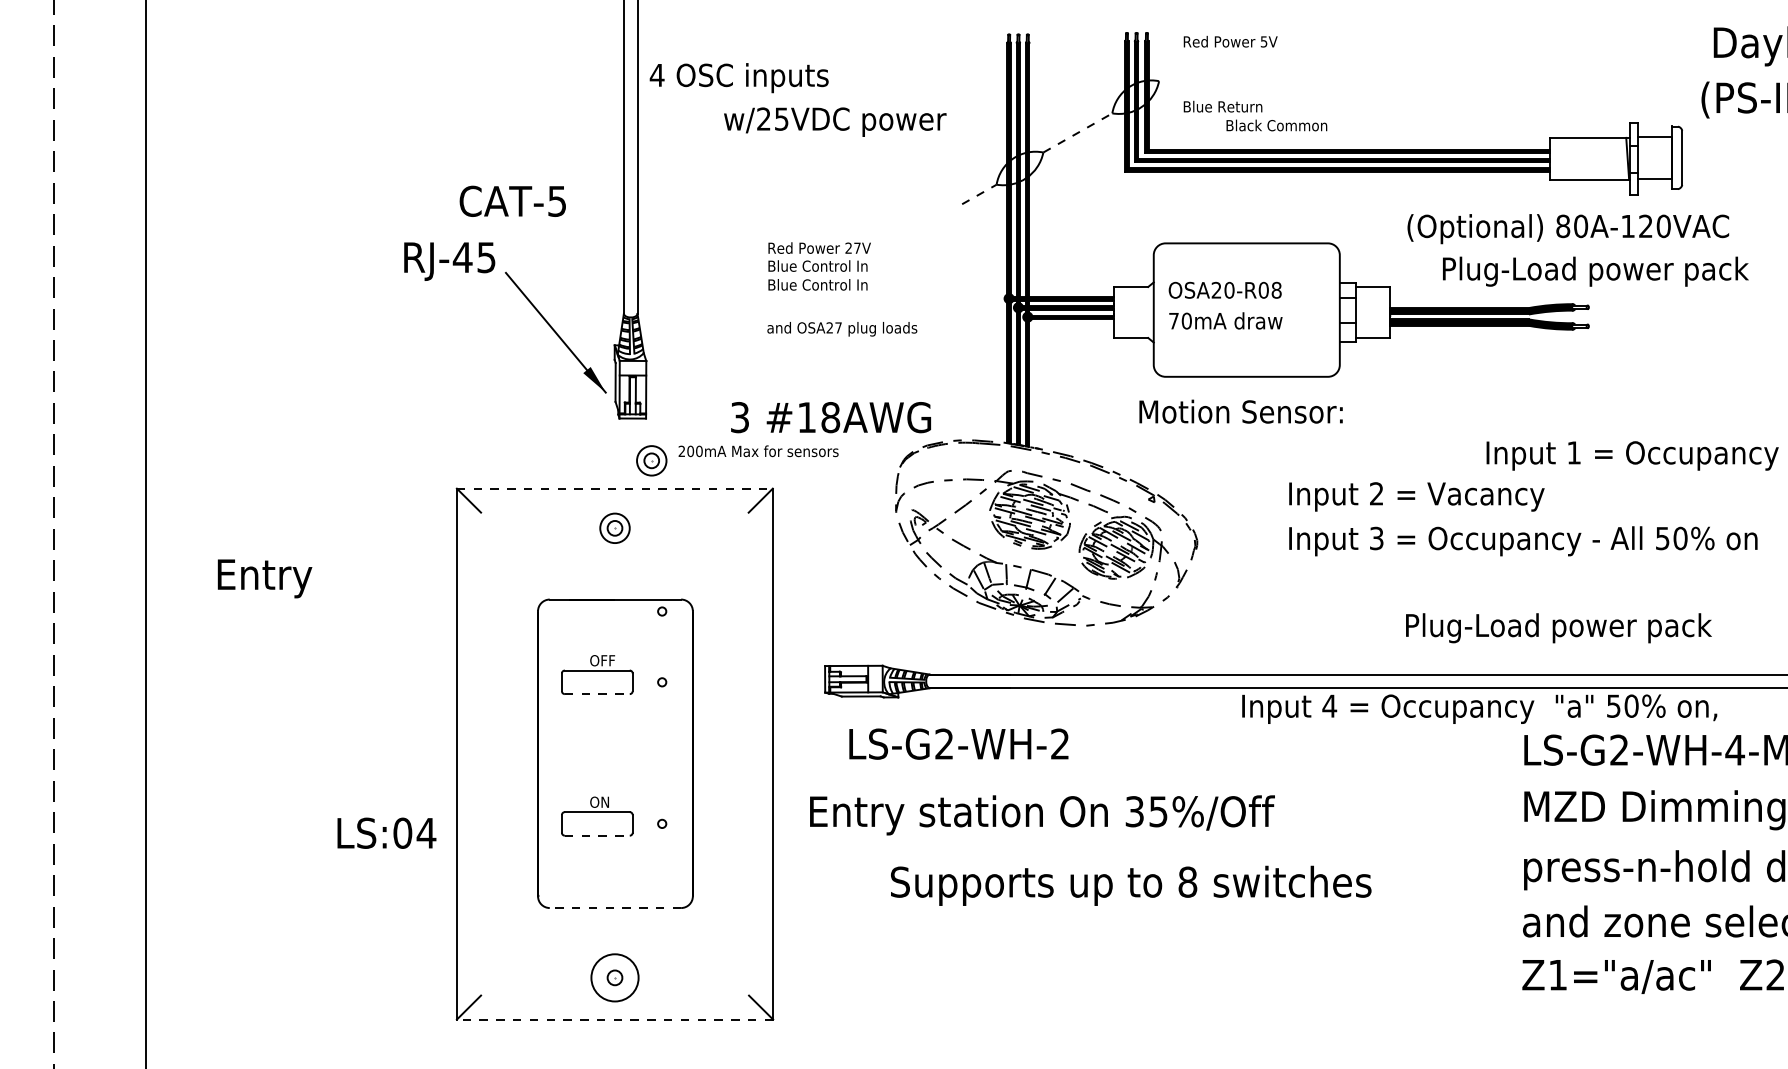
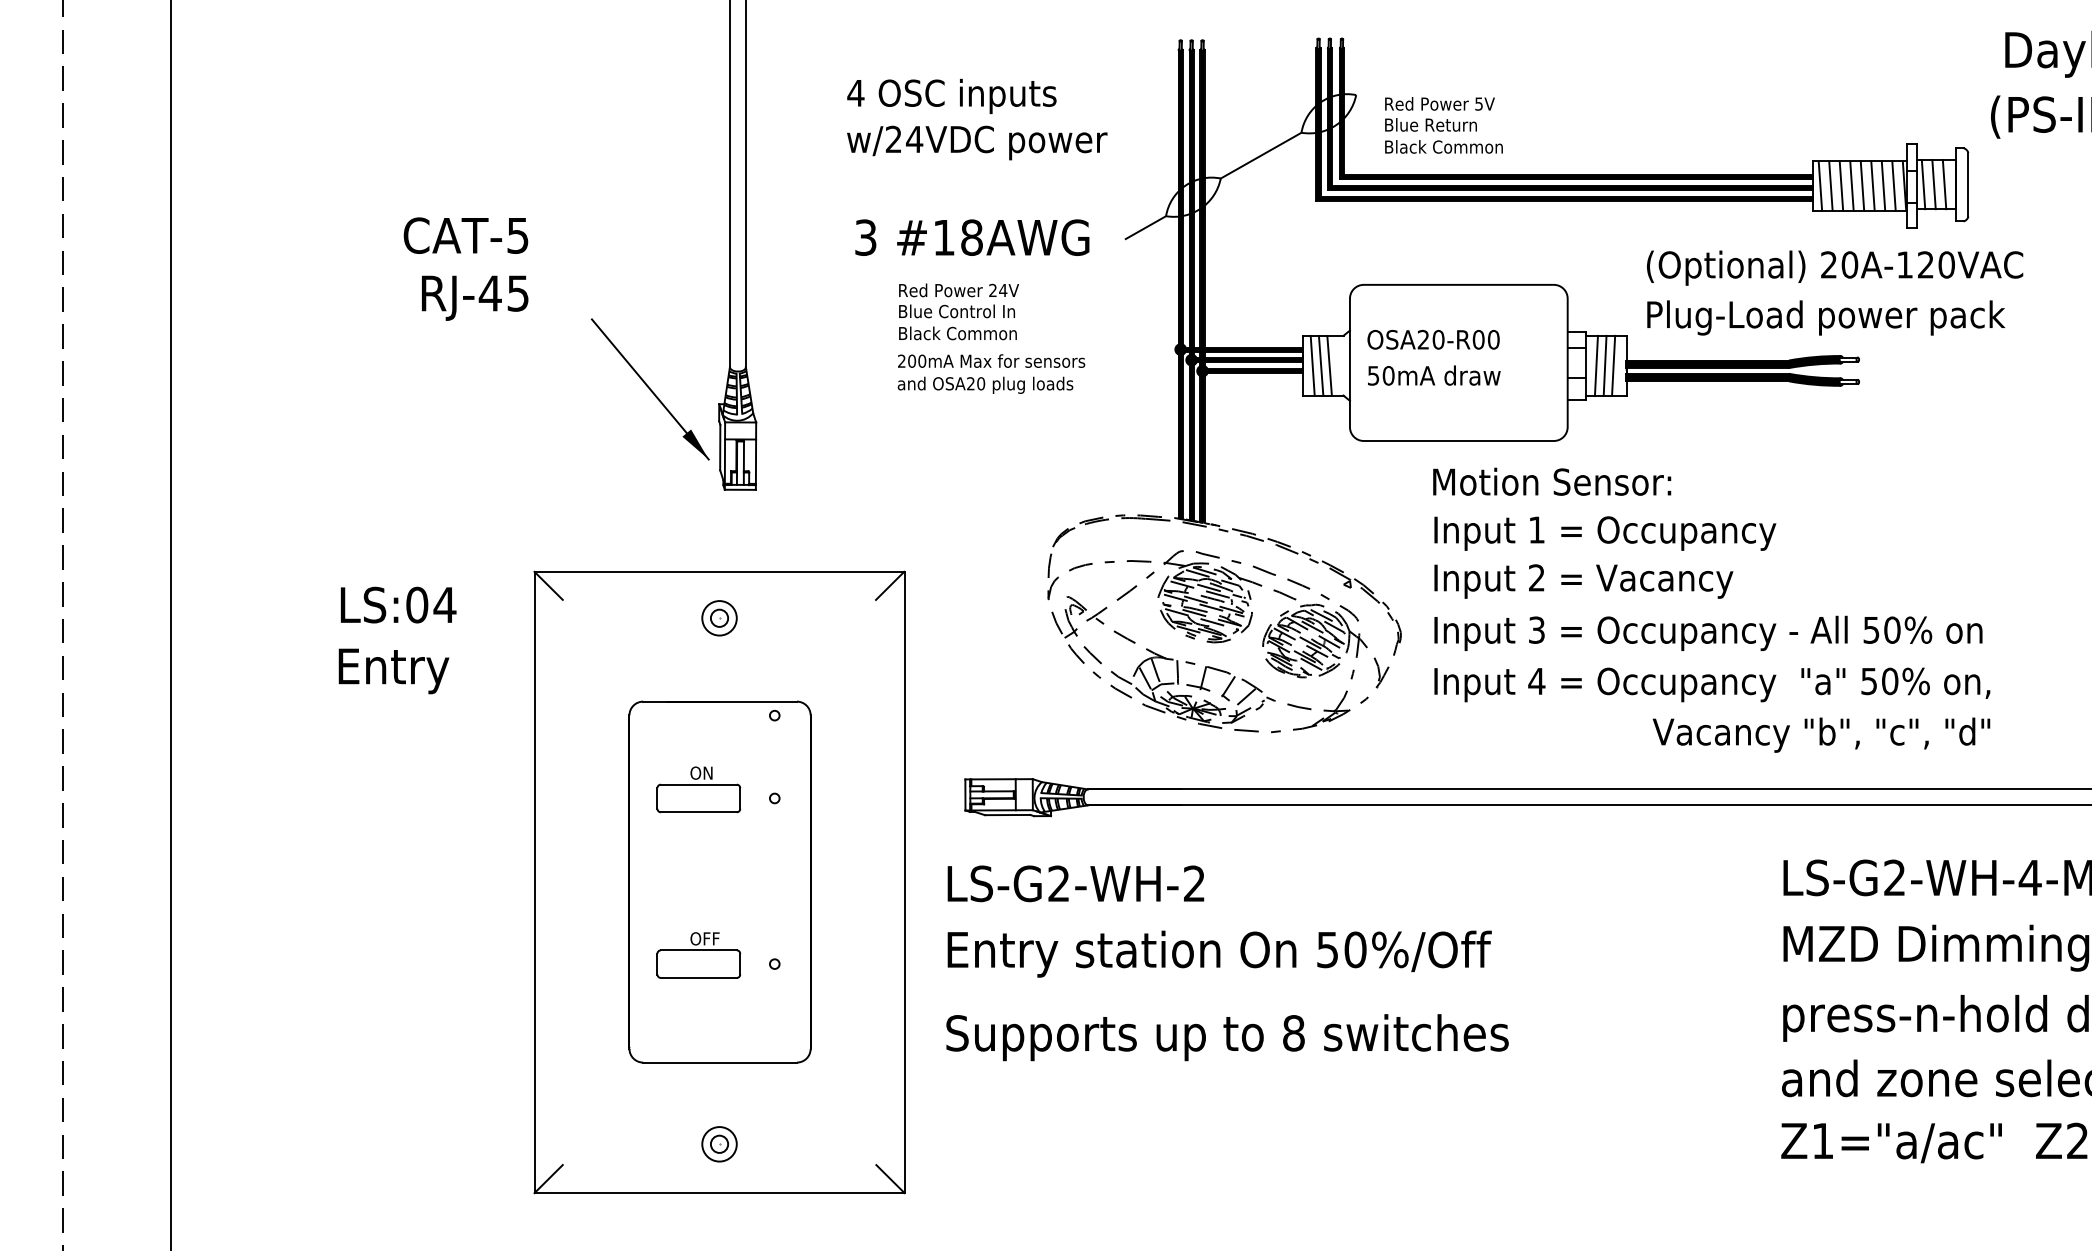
text: (1230, 41) -> (1439, 103), moved
text: (738, 78) -> (951, 96), moved
text: (781, 119) -> (914, 139), w/25VDC -> w/24VDC
text: (1276, 125) -> (1443, 146), moved
line: (1078, 132) -> (1261, 155), dashed -> solid
line: (1643, 157) -> (1923, 184), added
line: (1652, 157) -> (1933, 184), added
line: (1661, 157) -> (1944, 184), added
line: (1555, 158) -> (1820, 185), added
line: (1564, 158) -> (1830, 185), added
line: (1573, 158) -> (1841, 185), added
line: (1582, 158) -> (1851, 185), added
line: (1591, 158) -> (1862, 185), added
line: (1600, 158) -> (1872, 185), added
line: (1609, 158) -> (1883, 185), added
line: (1618, 158) -> (1893, 185), added
line: (979, 194) -> (1146, 227), dashed -> solid
text: (512, 201) -> (465, 235), moved
text: (1563, 225) -> (1829, 264), 80A-120VAC -> 20A-120VAC
text: (857, 248) -> (1003, 290), 27V -> 24V
text: (450, 261) -> (475, 297), moved
text: (1596, 271) -> (1826, 317), moved
text: (825, 284) -> (965, 333), Blue Control In -> Black Common
text: (1276, 290) -> (1493, 339), OSA20-R08 -> OSA20-R00
line: (1121, 312) -> (1312, 365), added
line: (1128, 312) -> (1320, 365), added
line: (1136, 312) -> (1329, 365), added
line: (1363, 312) -> (1595, 365), added
line: (1371, 312) -> (1604, 365), added
line: (1378, 312) -> (1613, 365), added
text: (1173, 320) -> (1373, 375), 70mA -> 50mA
text: (838, 327) -> (981, 383), OSA27 -> OSA20
text: (1241, 411) -> (1552, 481), moved
text: (831, 417) -> (972, 237), moved
text: (758, 450) -> (991, 360), moved
text: (1632, 455) -> (1605, 533), moved
part: (651, 461) -> (762, 539), removed
line: (615, 488) -> (720, 571), dashed -> solid
text: (1416, 496) -> (1583, 581), moved
text: (1523, 540) -> (1708, 632), moved
text: (264, 578) -> (393, 671), moved
text: (1559, 627) -> (1824, 734), Plug-Load power pack -> Vacancy "b", "c", "d"
text: (608, 660) -> (712, 772), OFF -> ON
line: (597, 694) -> (698, 812), dashed -> solid
text: (1479, 708) -> (1712, 684), moved
text: (958, 743) -> (1075, 883), moved
text: (608, 801) -> (712, 938), ON -> OFF
text: (1146, 811) -> (1341, 949), 35%/Off -> 50%/Off
text: (386, 832) -> (398, 604), moved
line: (597, 835) -> (698, 977), dashed -> solid
text: (1131, 885) -> (1227, 1037), moved
line: (615, 907) -> (720, 1062), dashed -> solid
circle: (614, 978) -> (719, 1144), size x0.62
line: (614, 1019) -> (719, 1193), dashed -> solid

